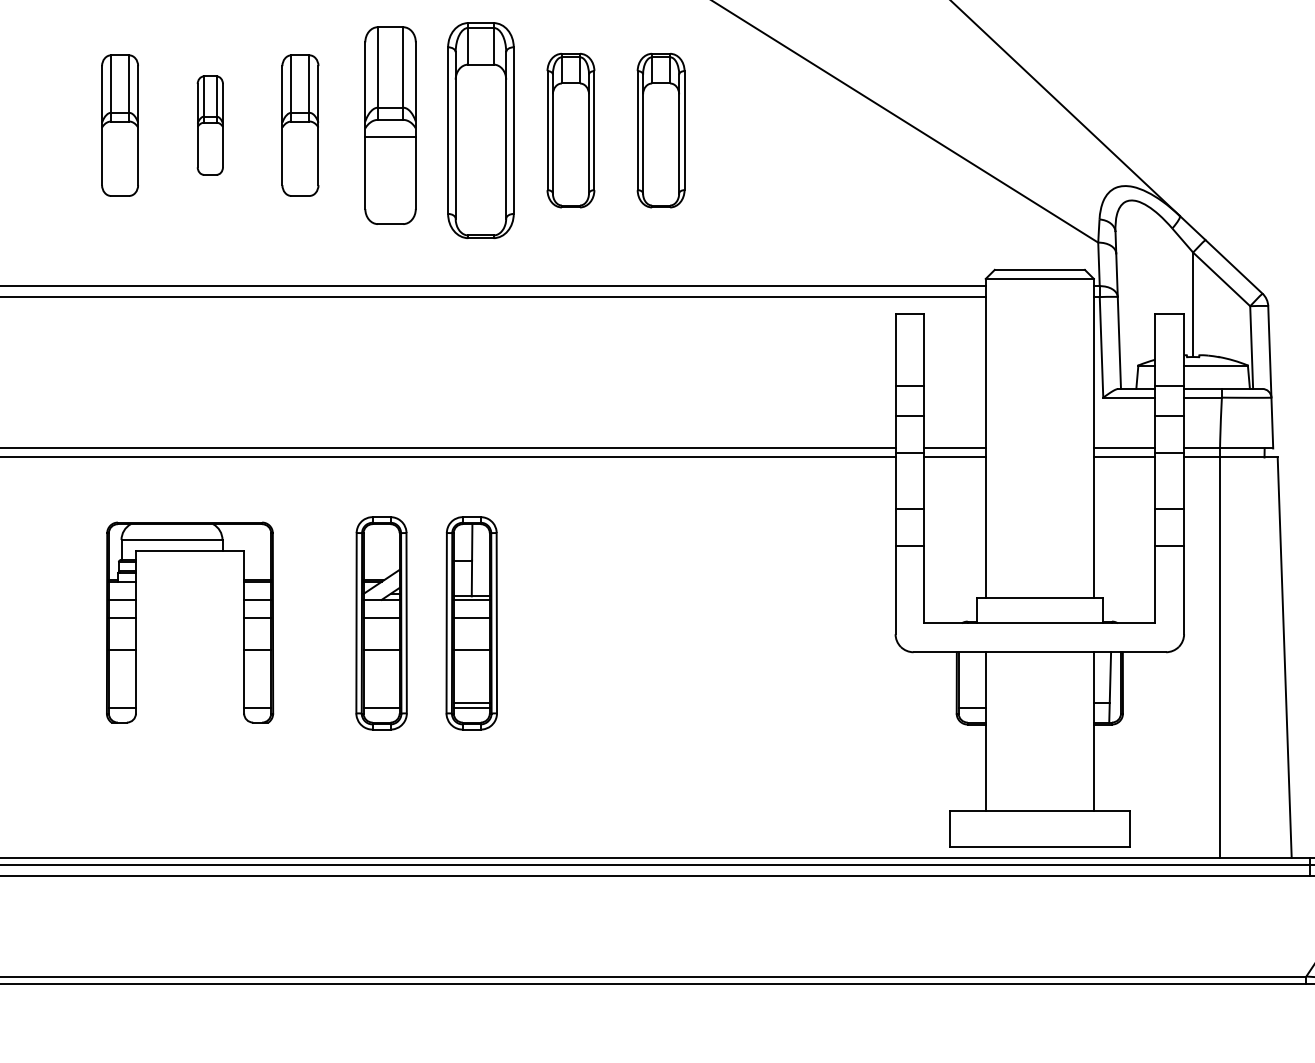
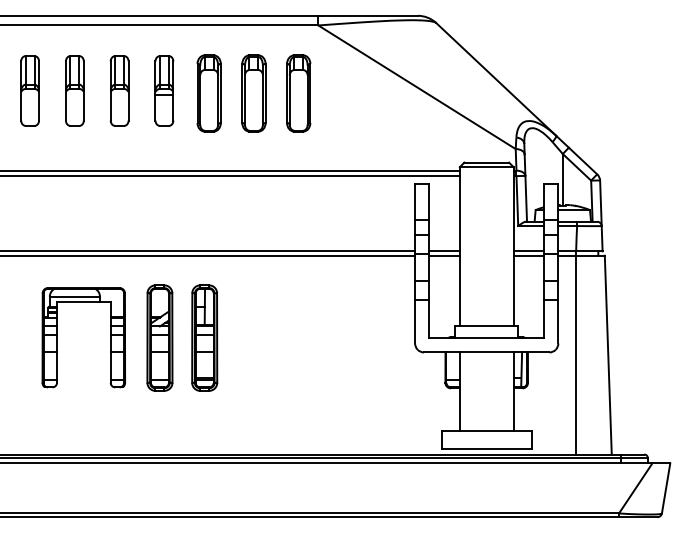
part: (209, 124) -> (74, 90), size x1.43
part: (390, 124) -> (164, 90), size x0.71
part: (479, 130) -> (208, 93), size x0.71
part: (136, 622) -> (57, 337), moved

